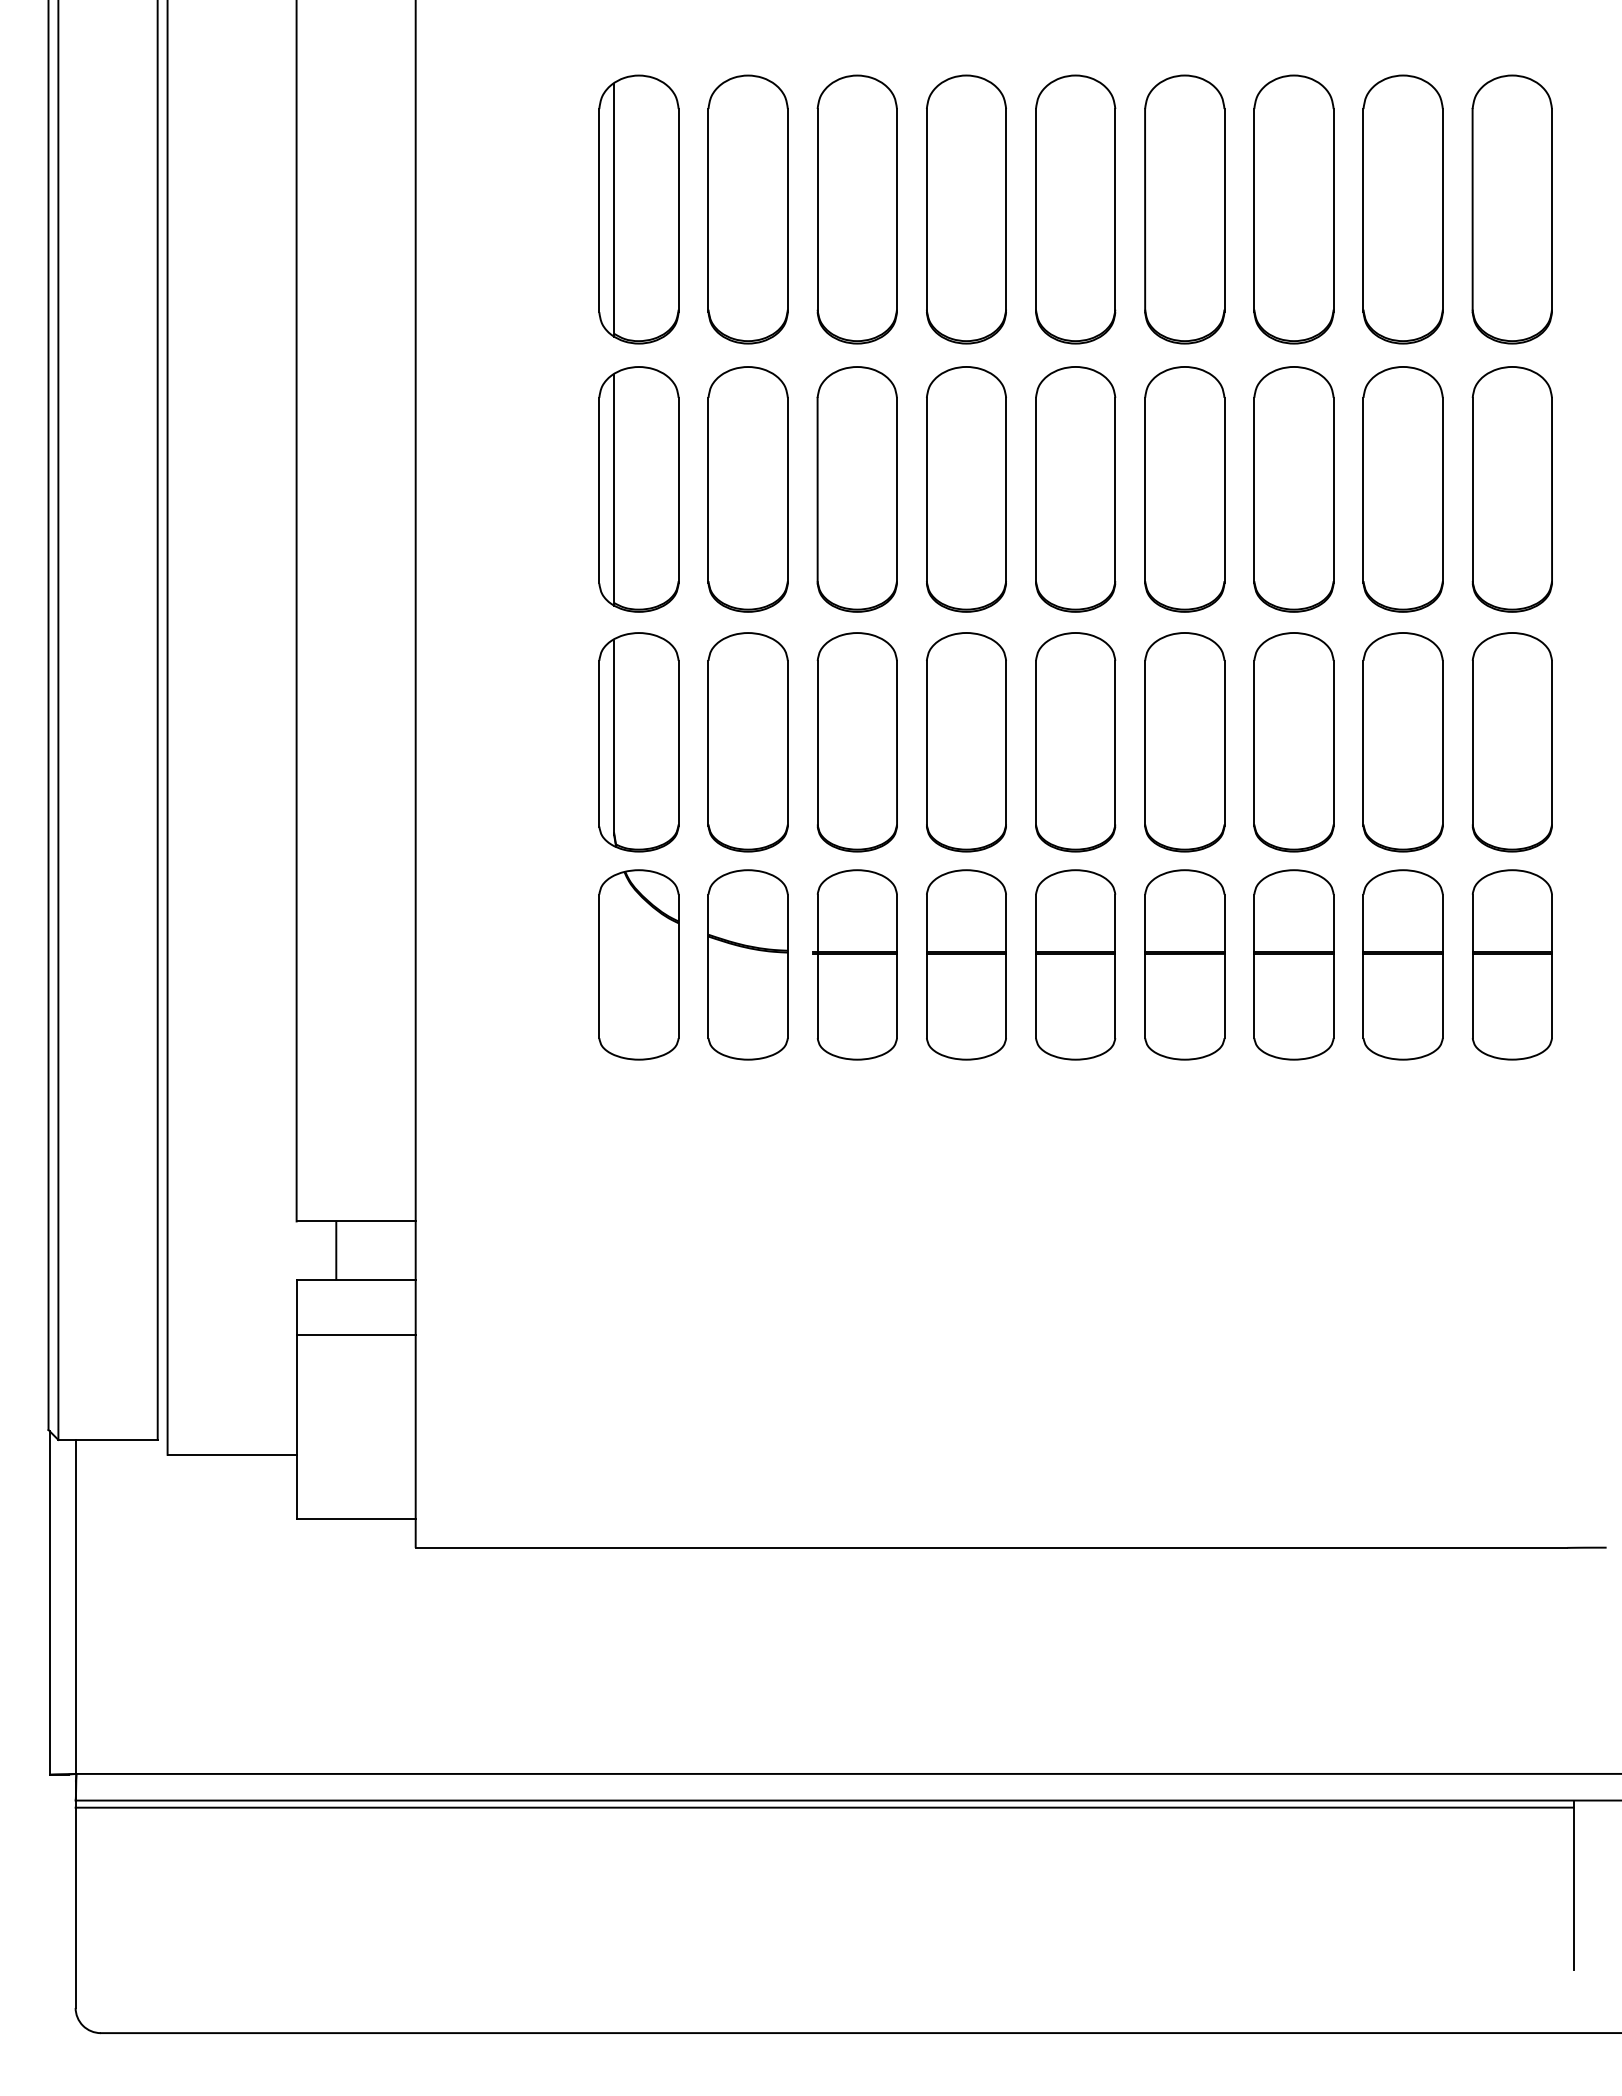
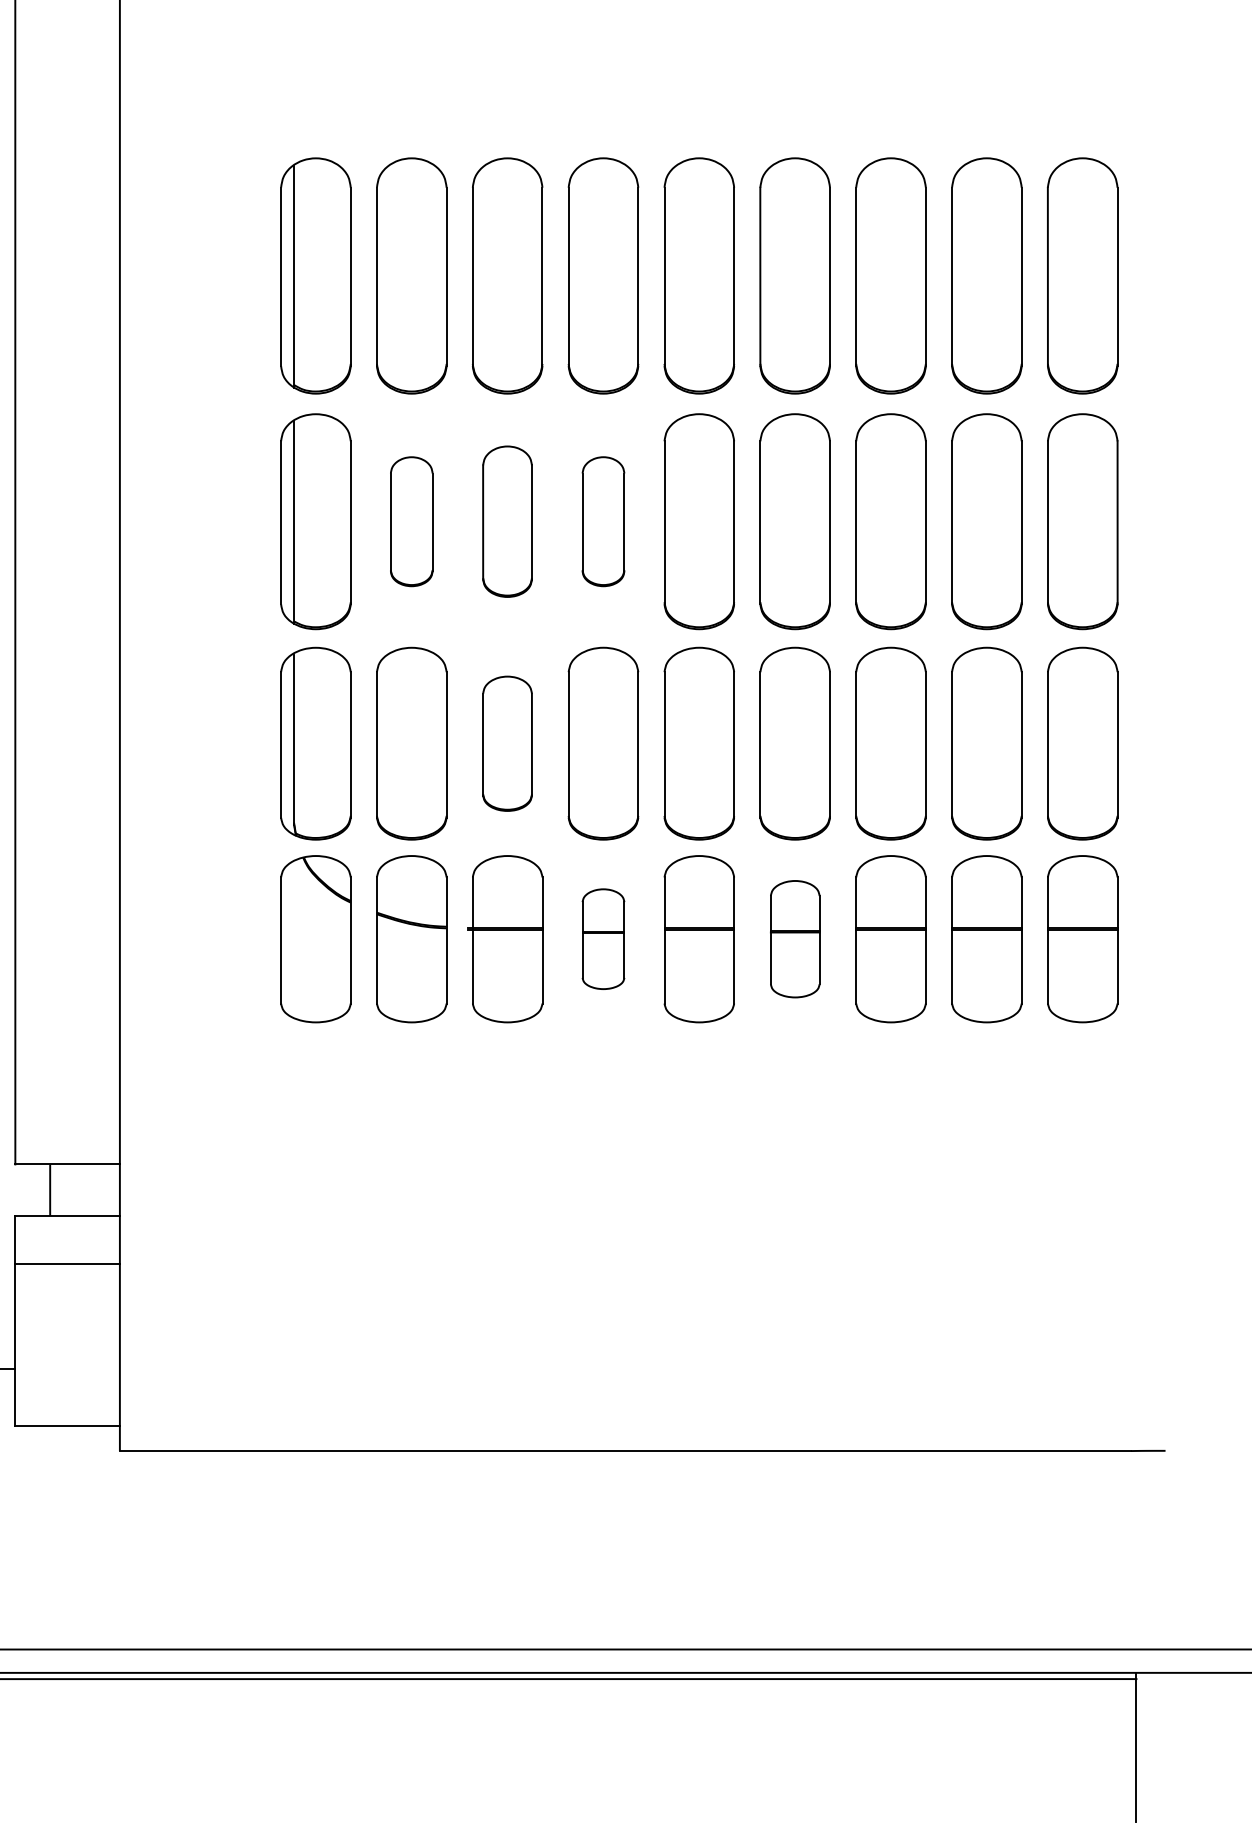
part: (747, 489) -> (411, 521), size x0.6
part: (856, 489) -> (506, 521), size x0.7
part: (966, 489) -> (603, 521), size x0.6
part: (856, 742) -> (506, 743), size x0.7
part: (966, 964) -> (603, 938), size x0.6
part: (1184, 964) -> (794, 938), size x0.7

